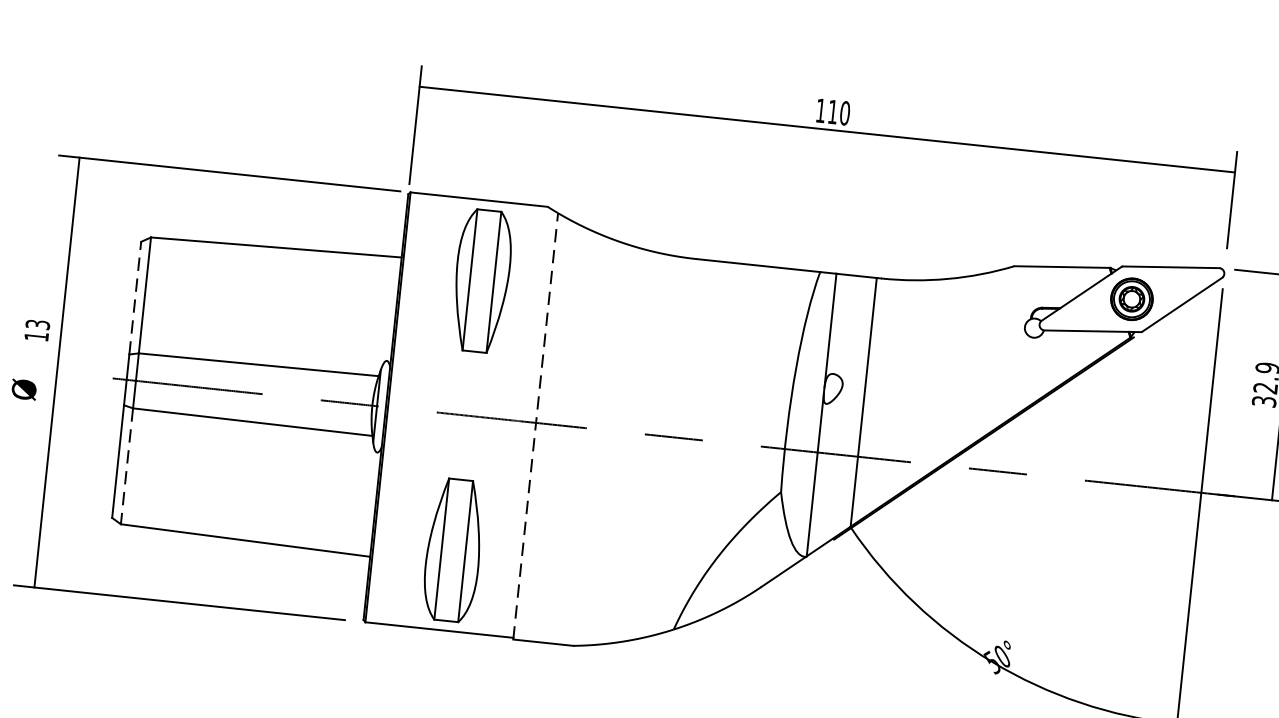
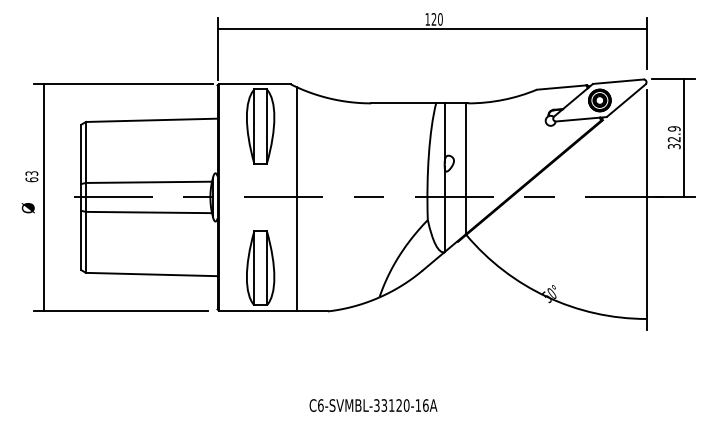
text: (831, 112) -> (433, 19), 110 -> 120
line: (135, 298) -> (81, 154), dashed -> solid
text: (35, 335) -> (31, 179), 13 -> 63
line: (535, 424) -> (296, 198), dashed -> solid
line: (127, 466) -> (86, 242), dashed -> solid

